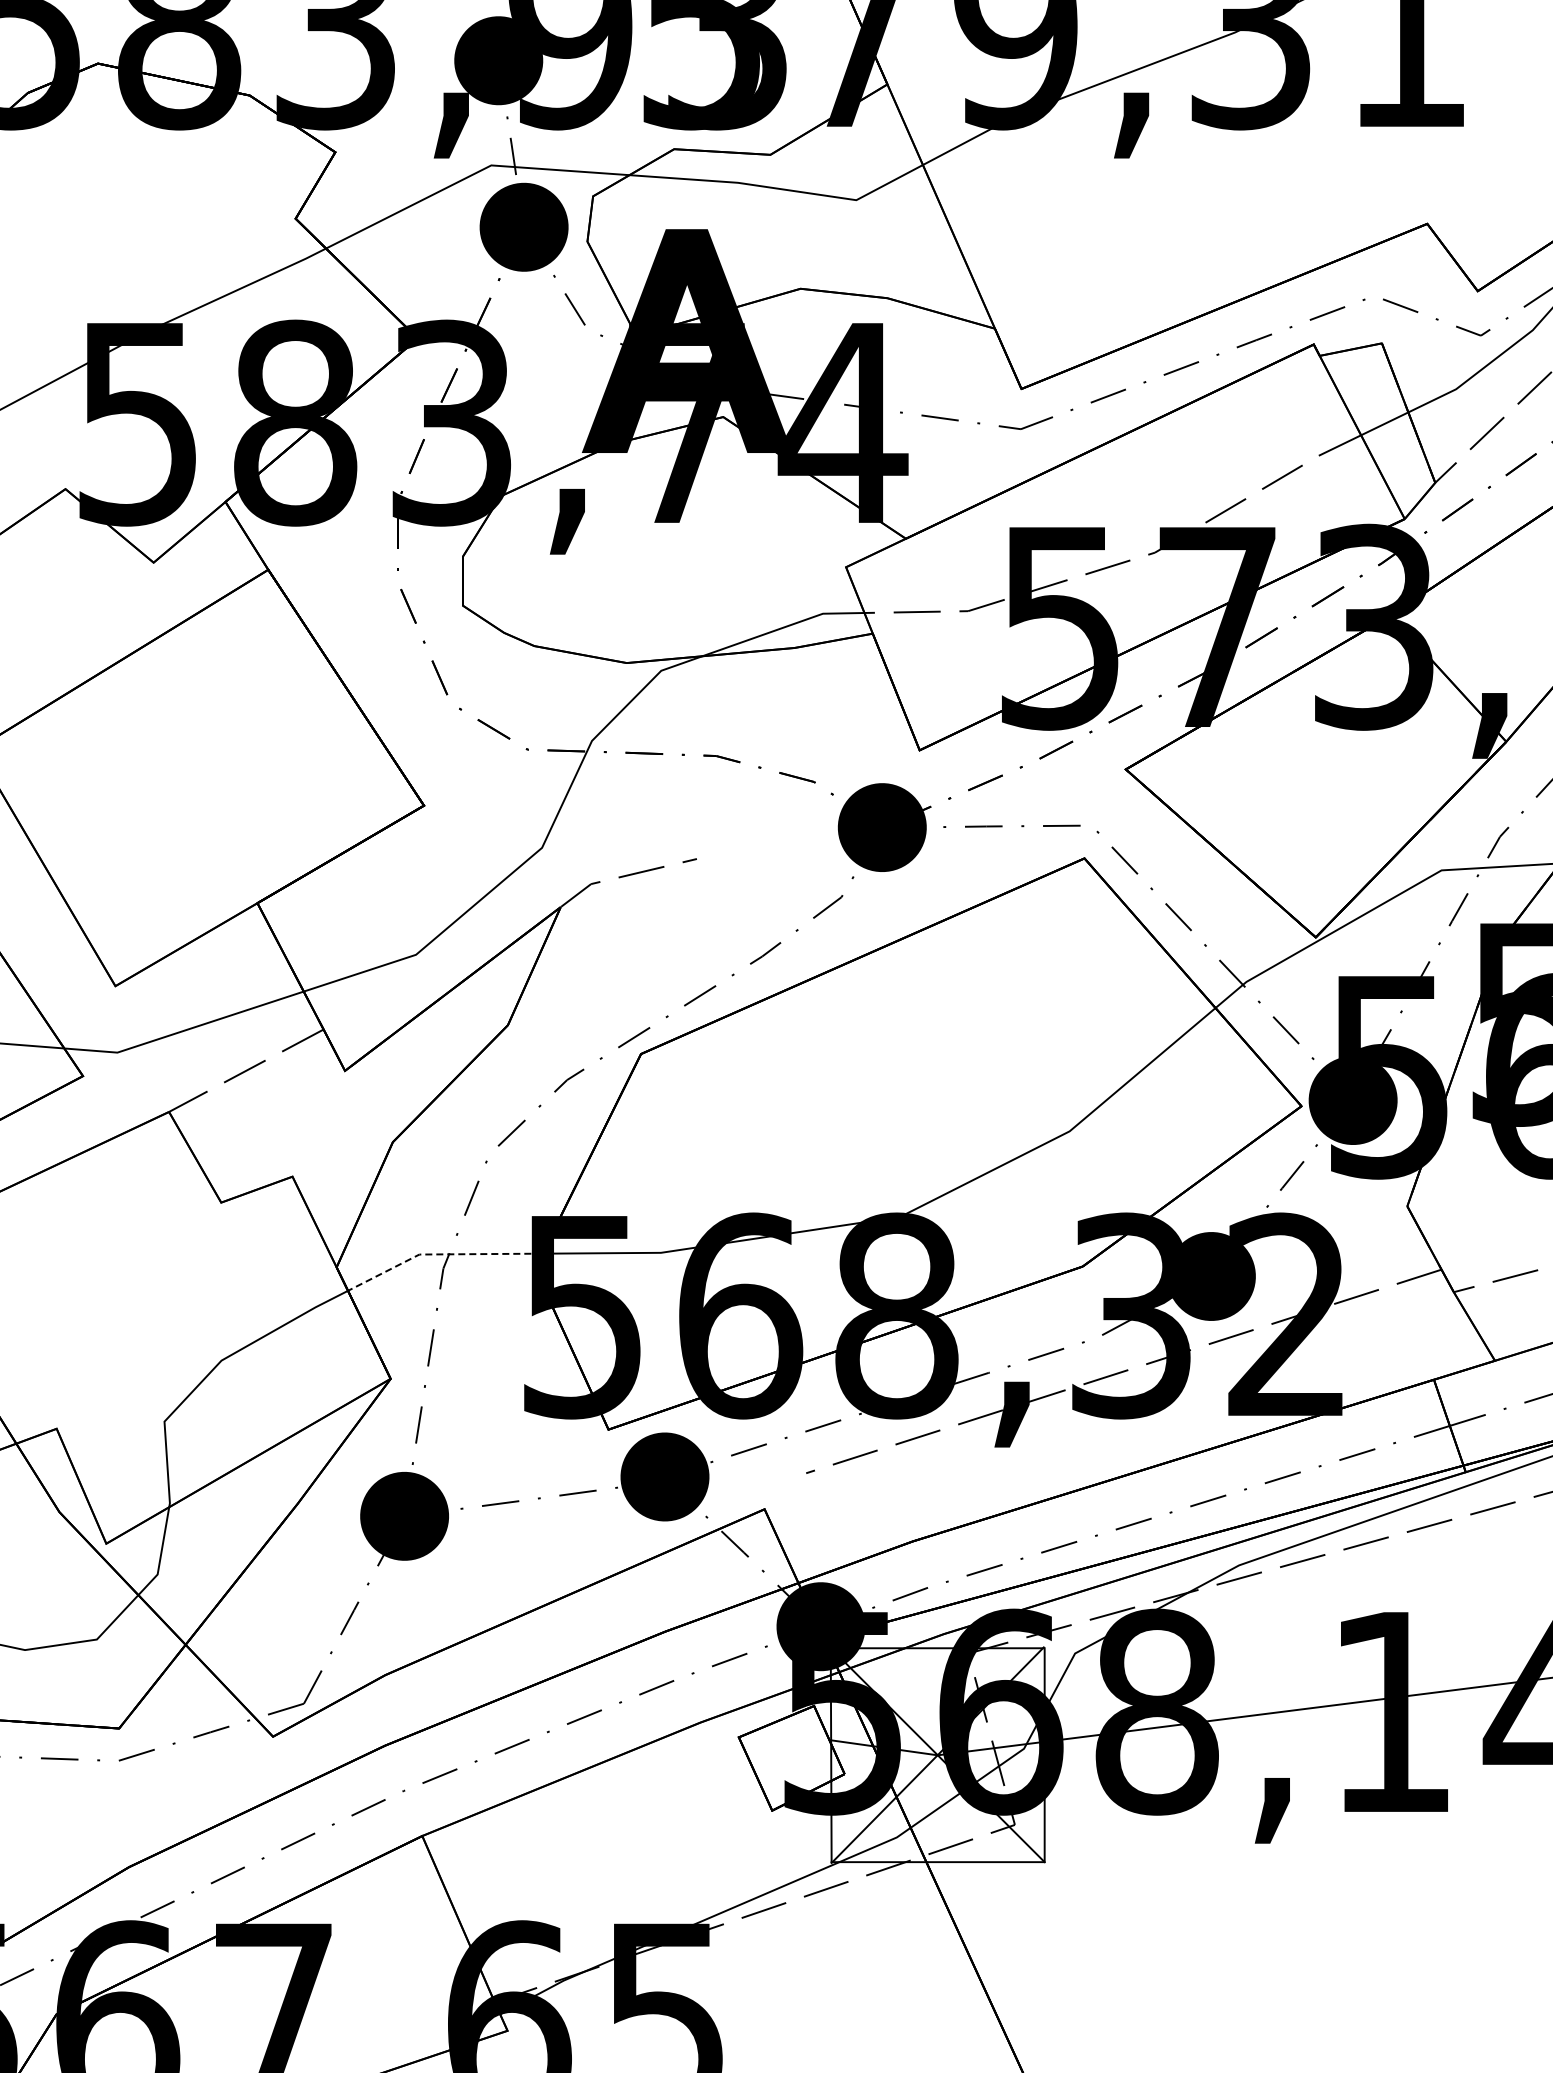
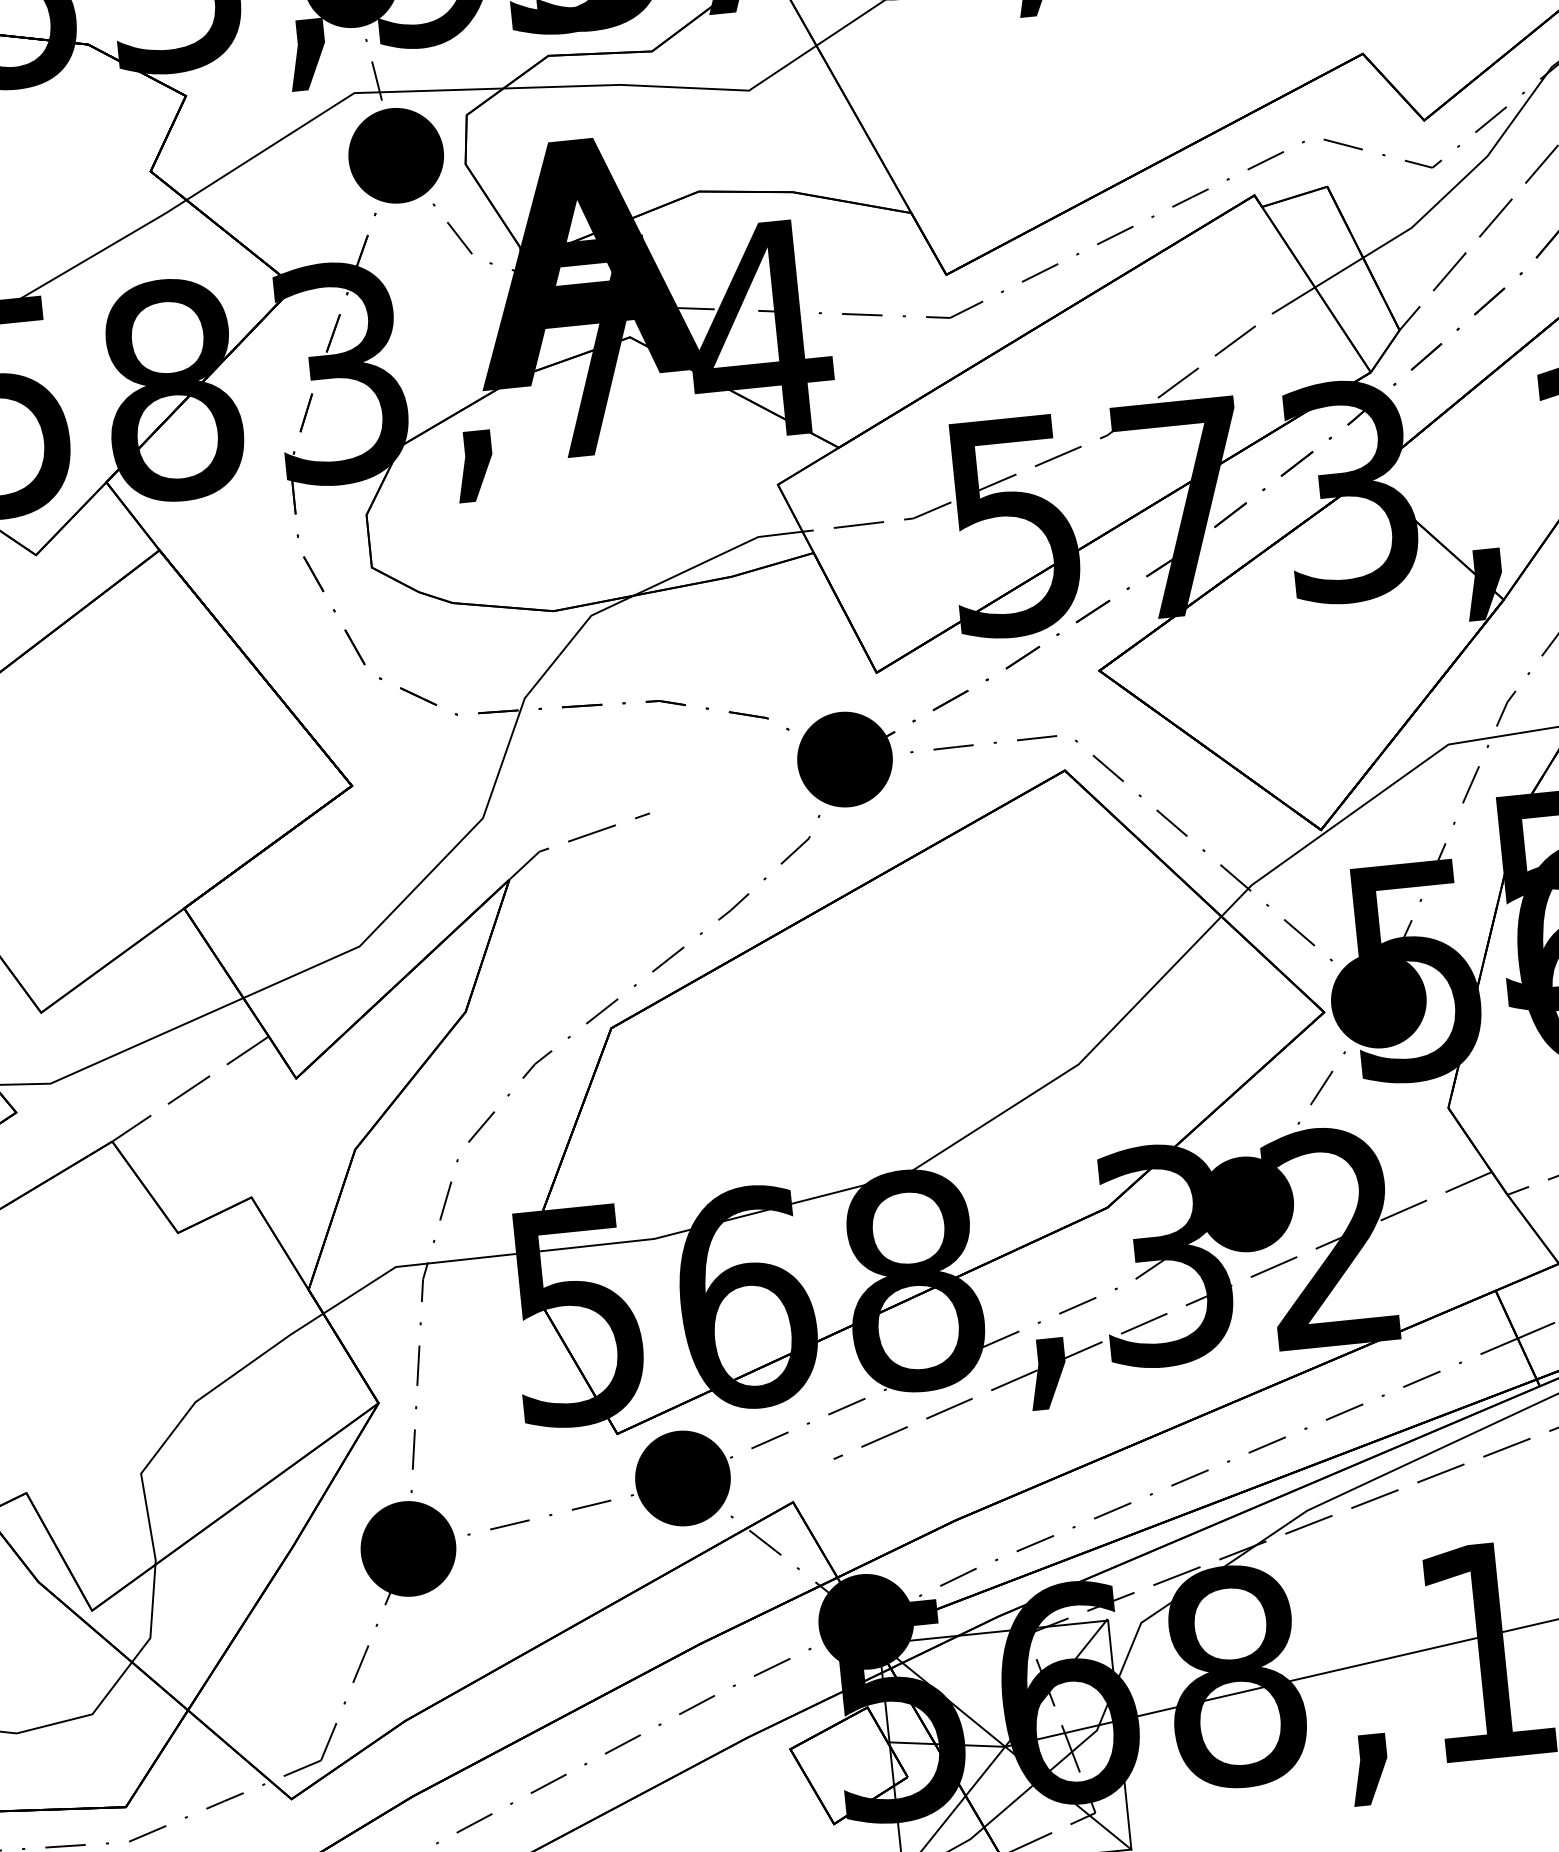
line: (439, 1254) -> (417, 1264), dashed -> solid

